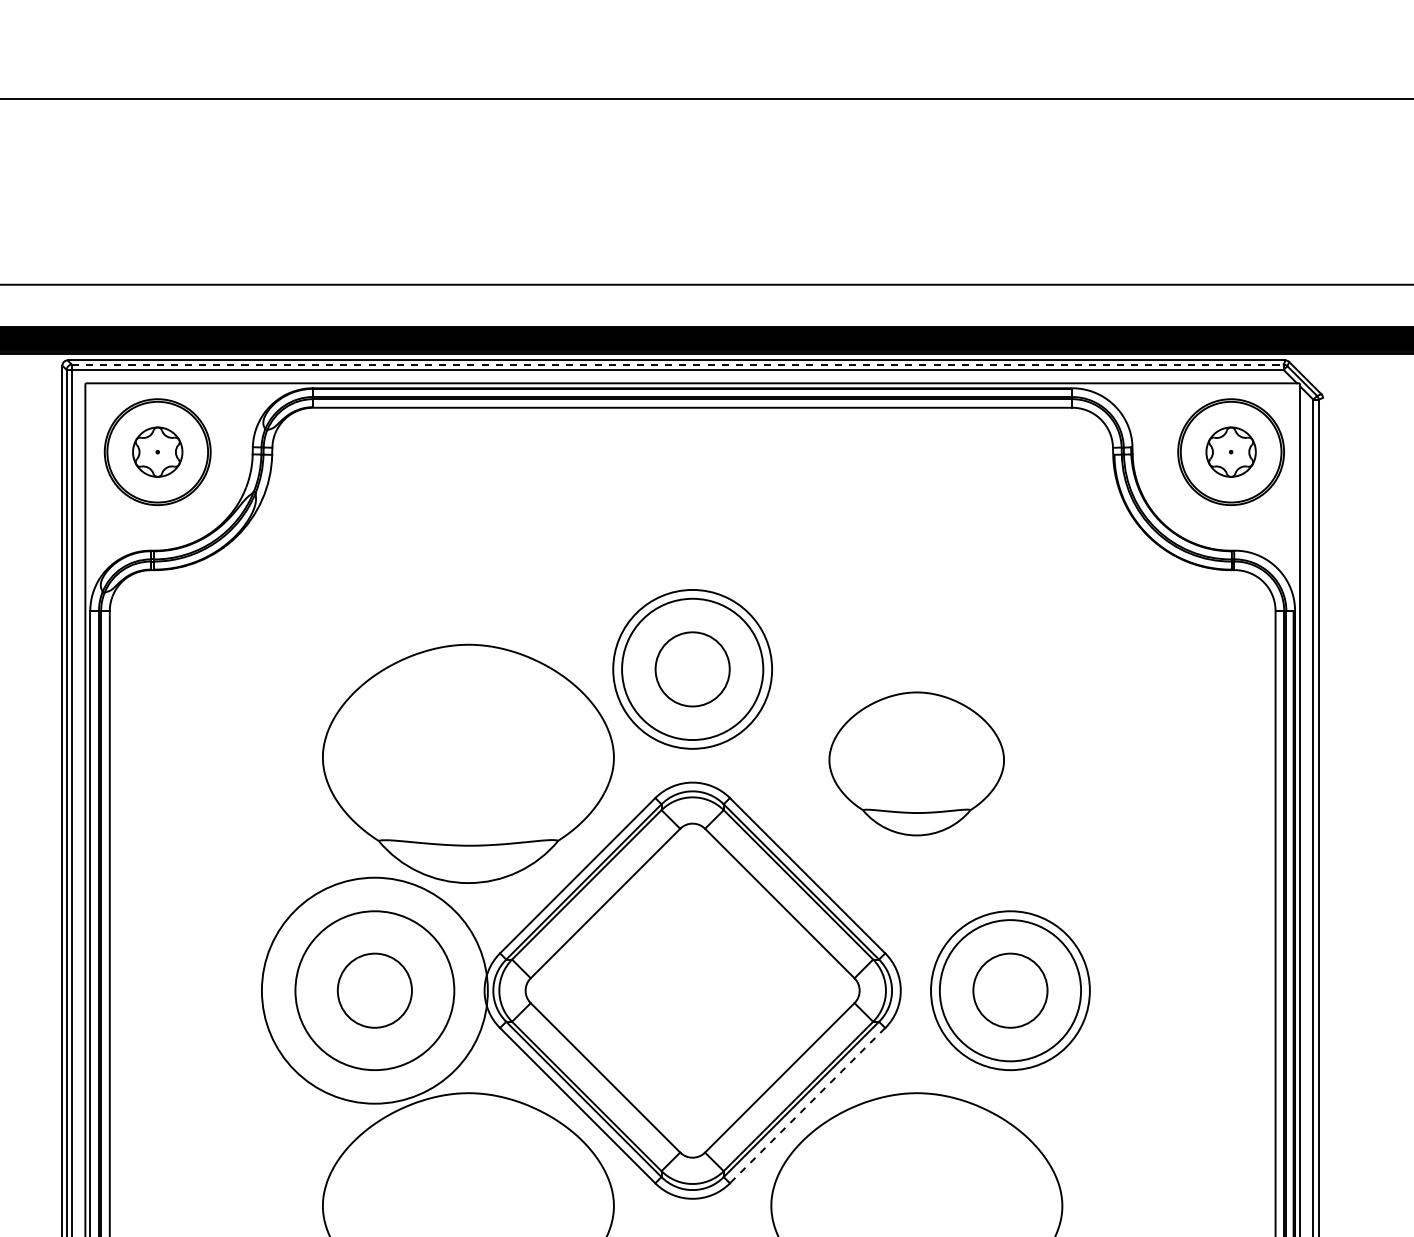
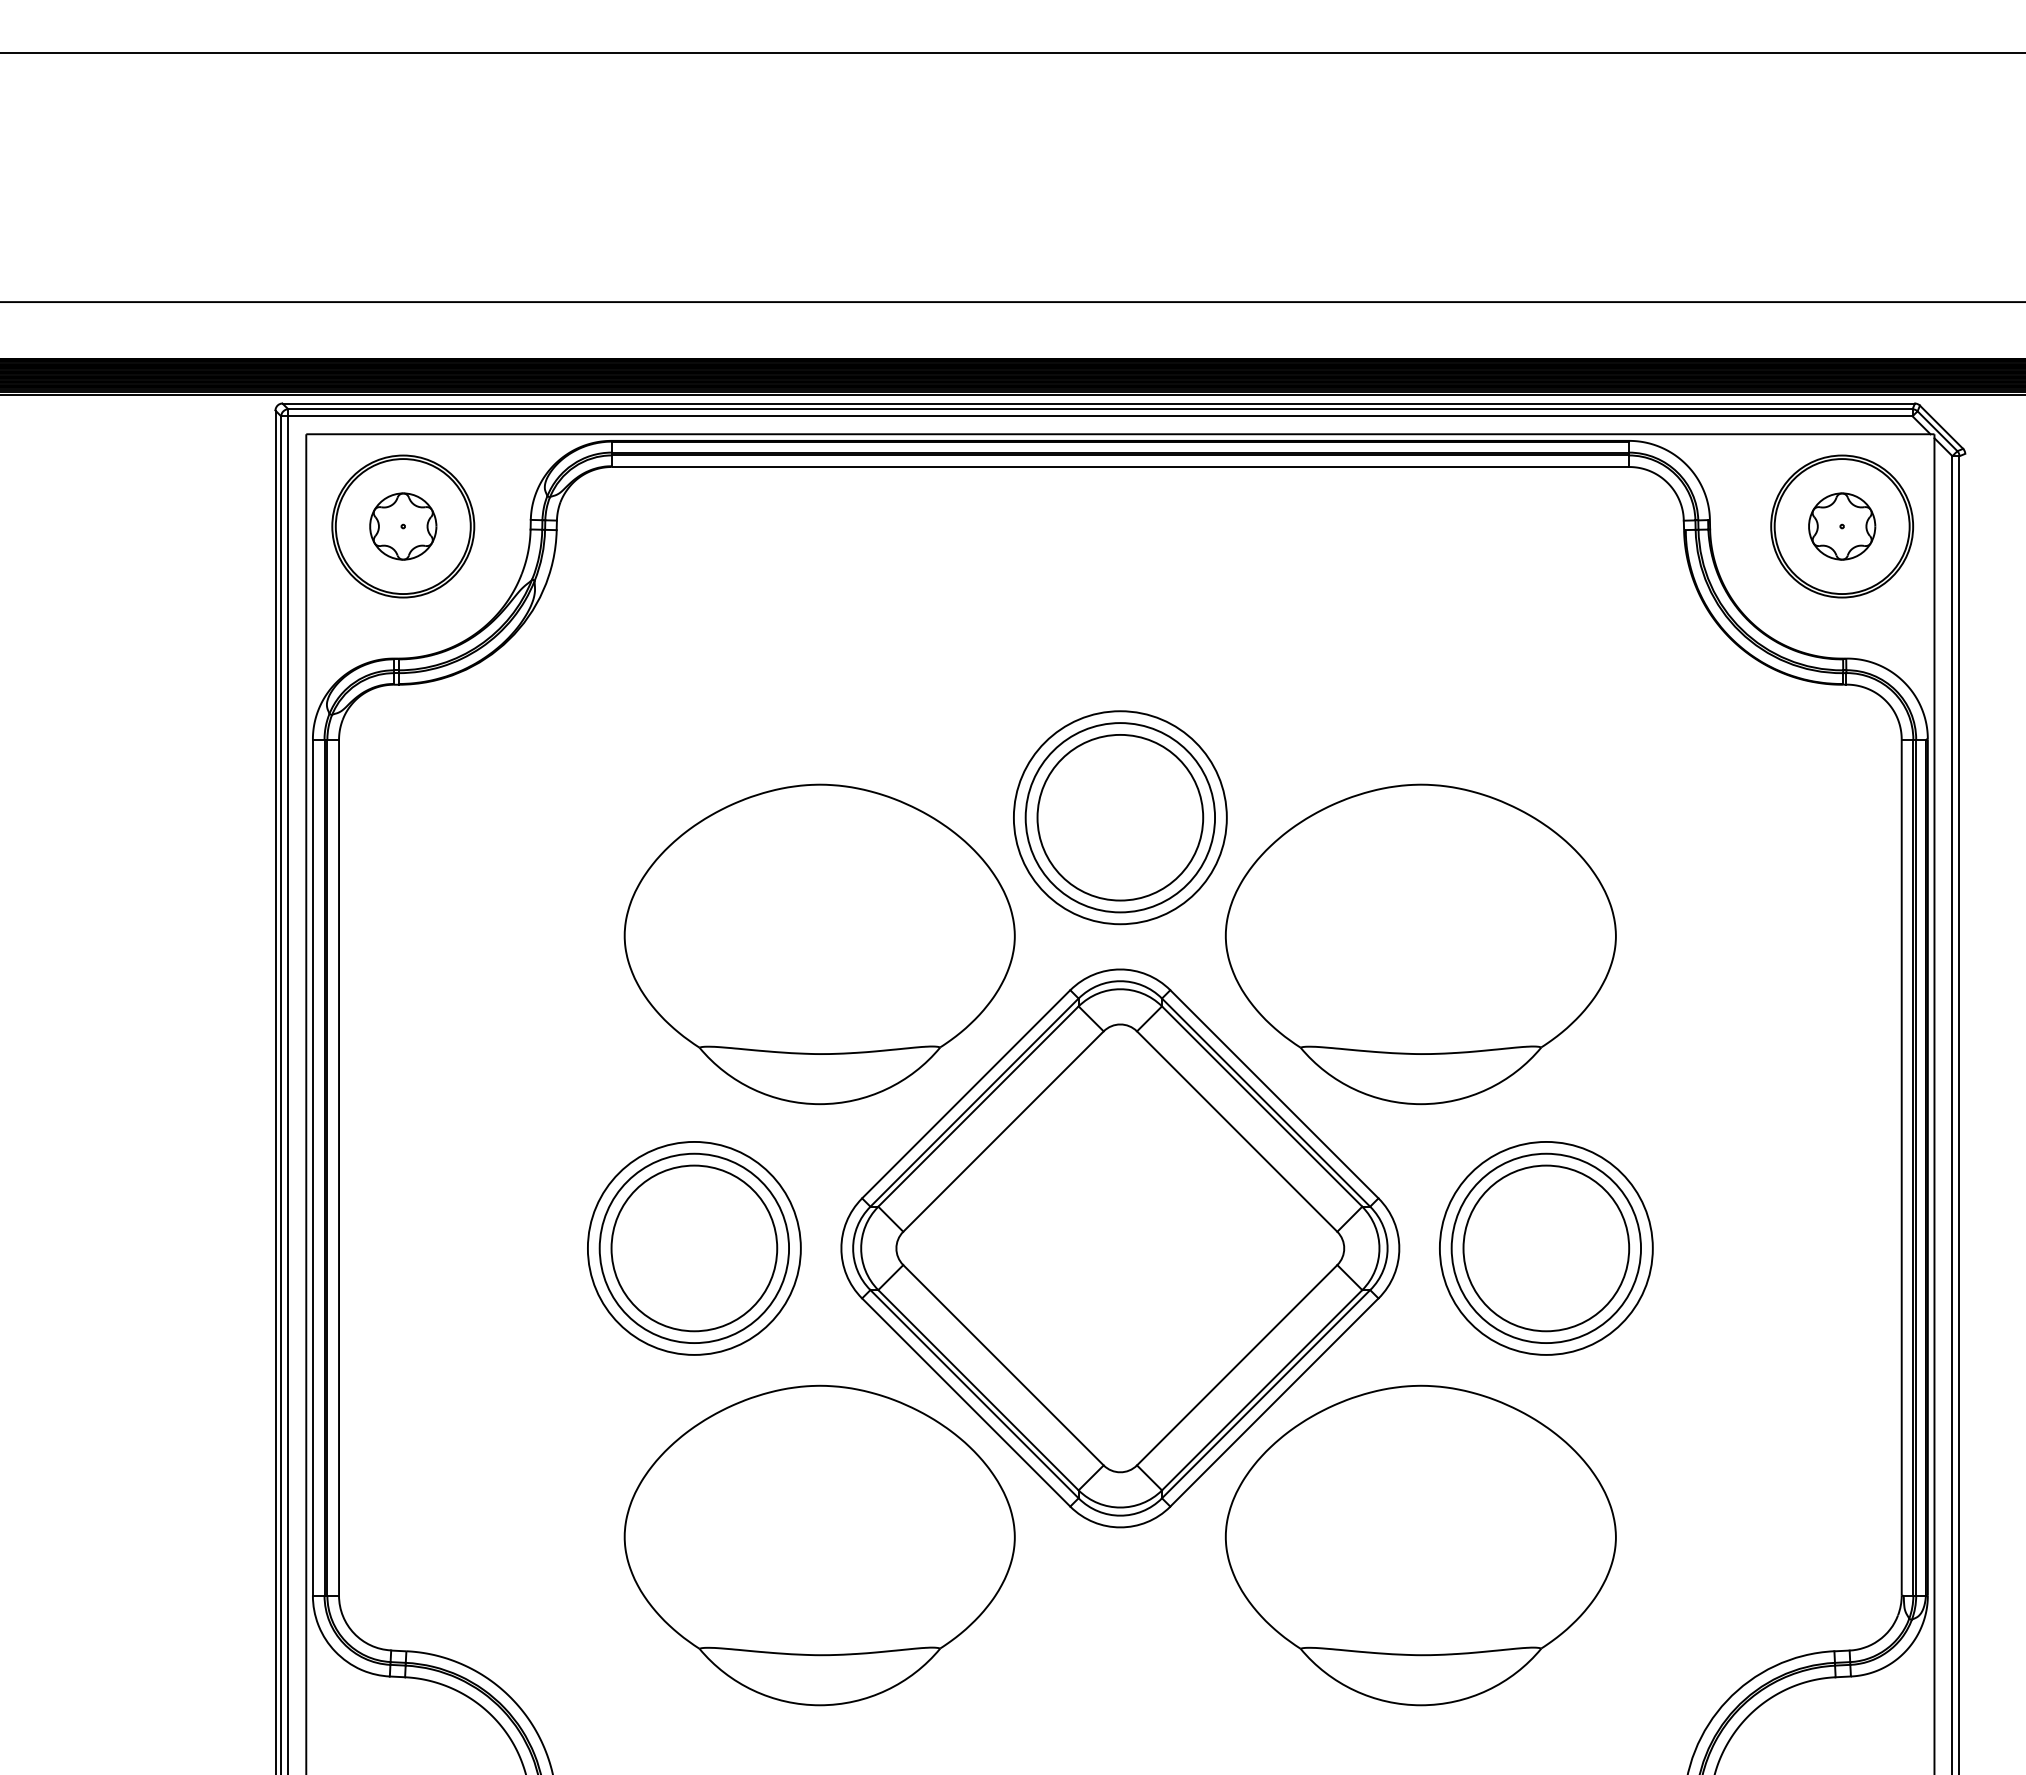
line: (677, 364) -> (1100, 409), dashed -> solid
circle: (692, 669) -> (1120, 817), size x1.67
part: (916, 763) -> (1420, 944), size x1.67
circle: (374, 990) -> (694, 1248), size x0.62
circle: (374, 990) -> (694, 1248), size x1.67
circle: (1010, 990) -> (1546, 1248), size x1.67
line: (807, 1105) -> (1274, 1402), dashed -> solid

